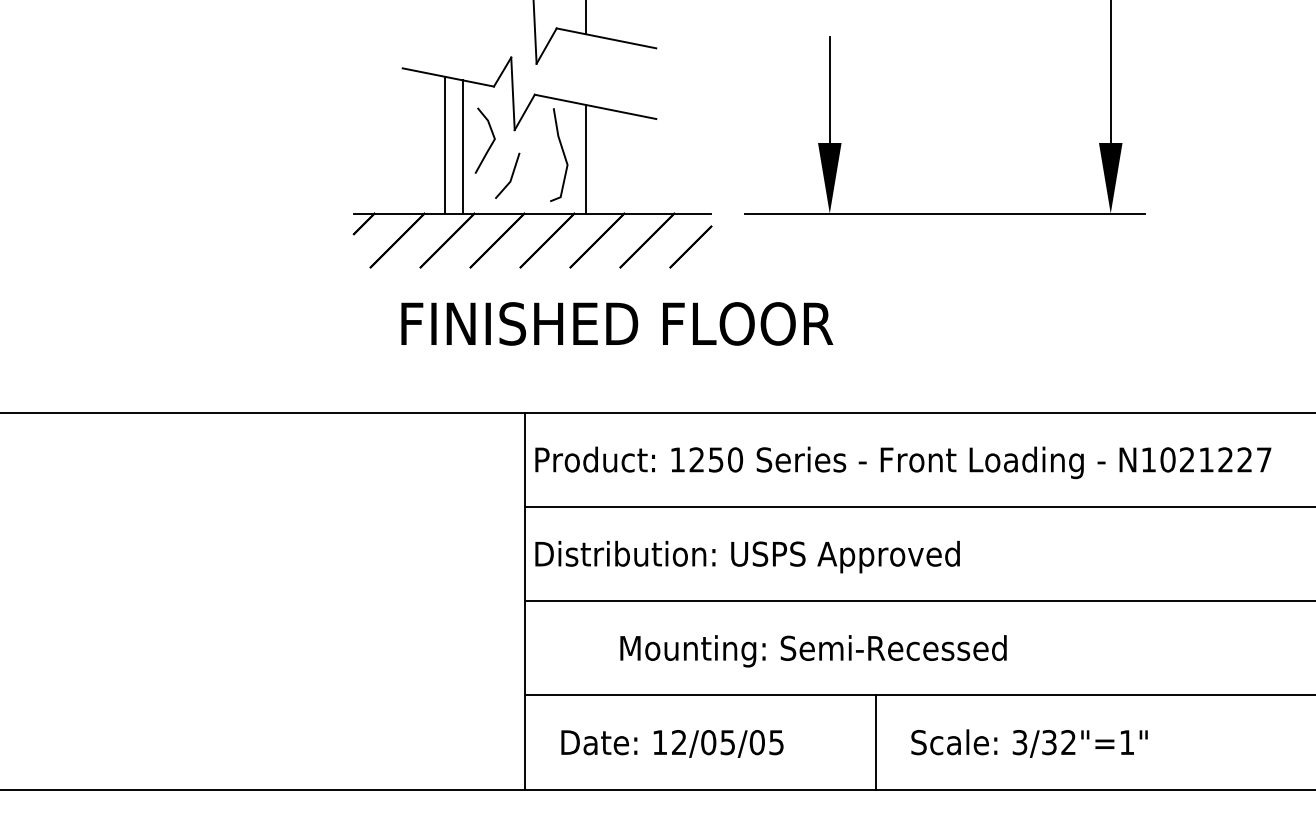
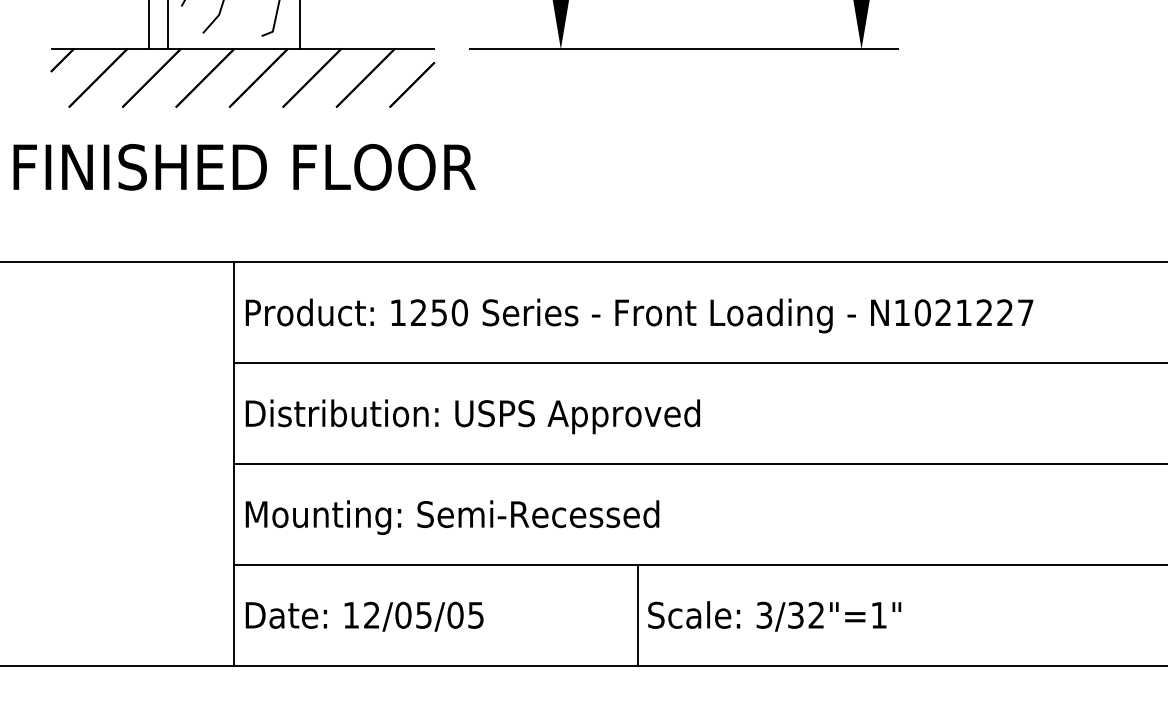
text: (617, 323) -> (244, 166), moved
text: (813, 651) -> (452, 517), moved
line: (876, 742) -> (637, 615), moved
text: (672, 743) -> (364, 616), moved

